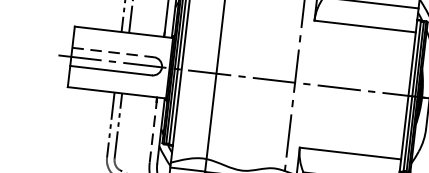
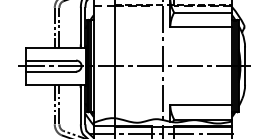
line: (113, 52) -> (51, 60), dashed -> solid
line: (152, 130) -> (80, 104), dashed -> solid

